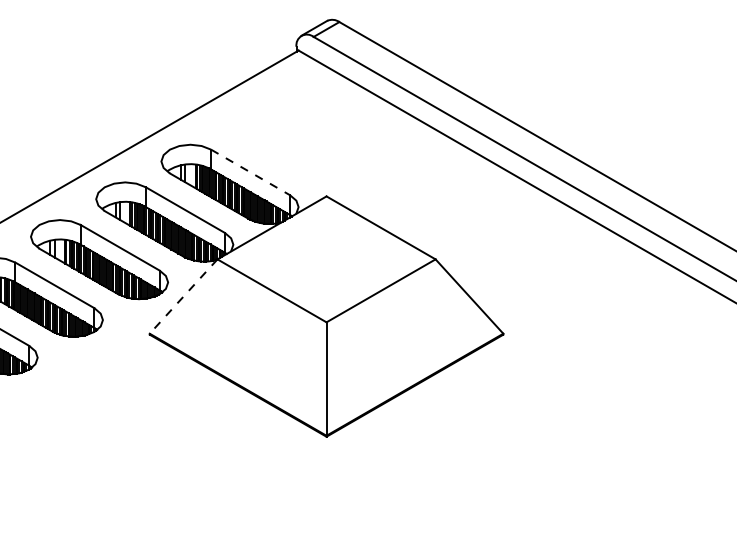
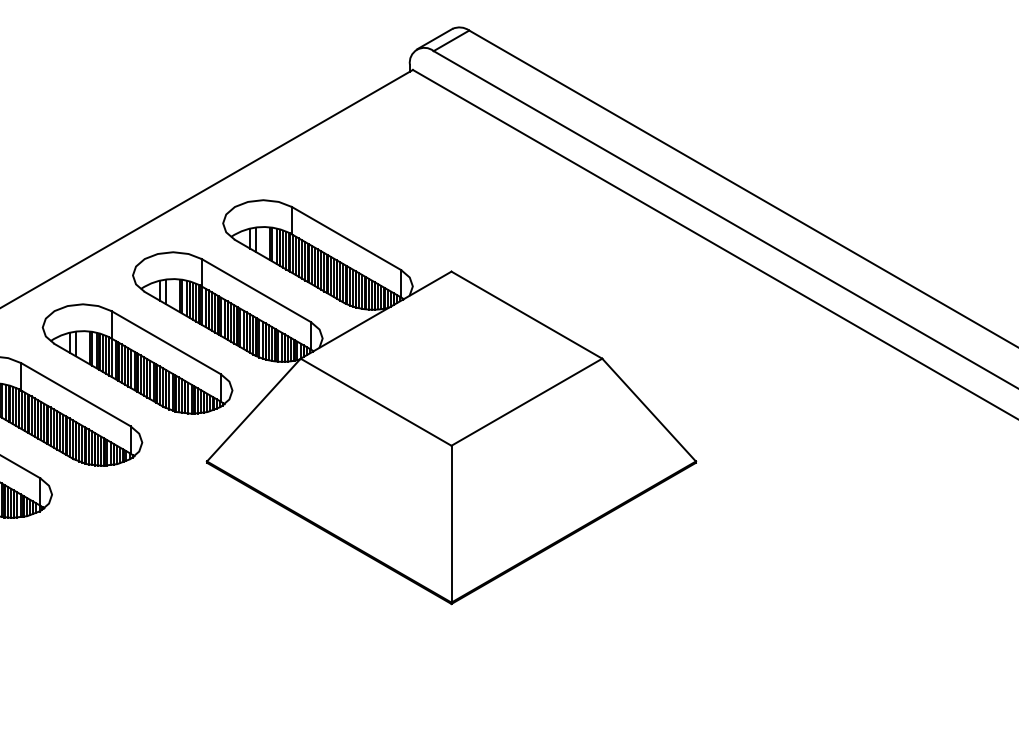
line: (250, 172) -> (346, 238), dashed -> solid
line: (183, 296) -> (253, 410), dashed -> solid

